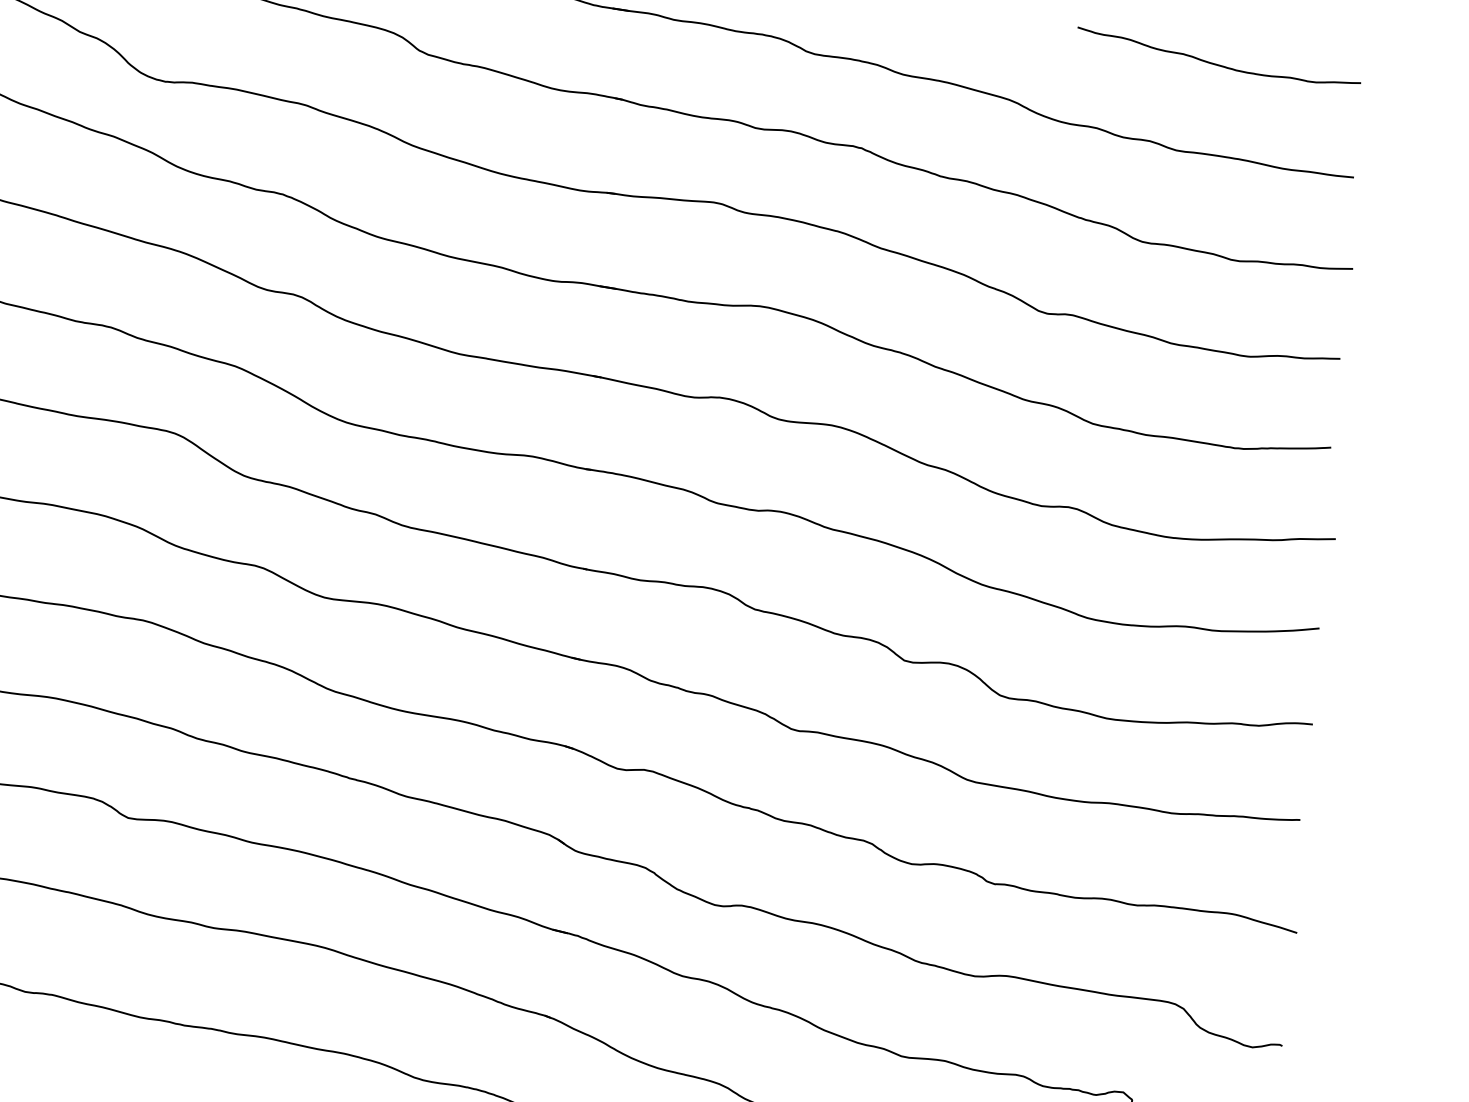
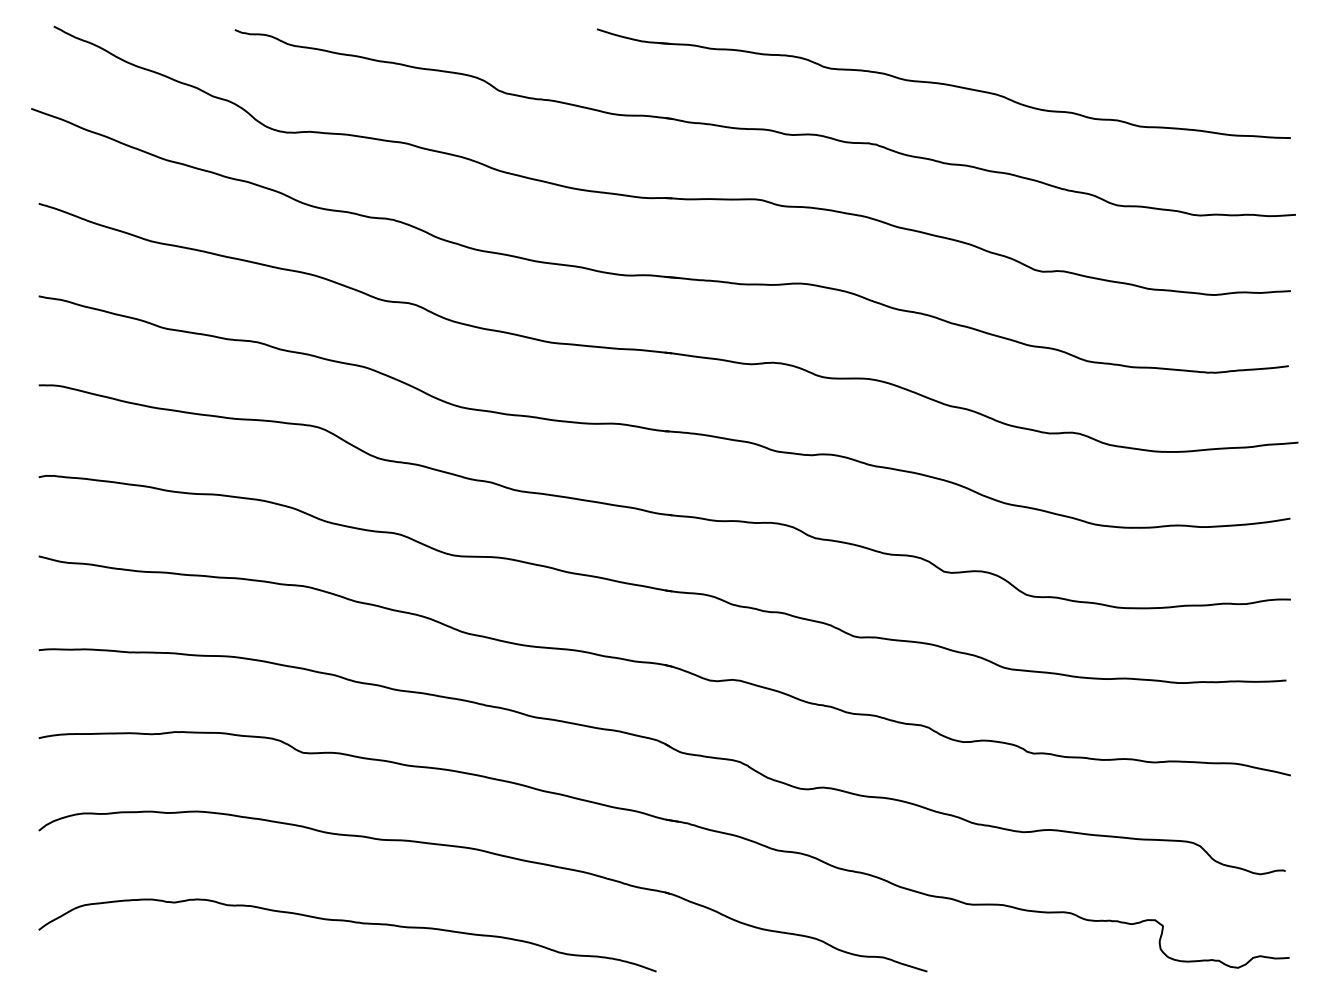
curve: (1214, 62) -> (1166, 50), removed

